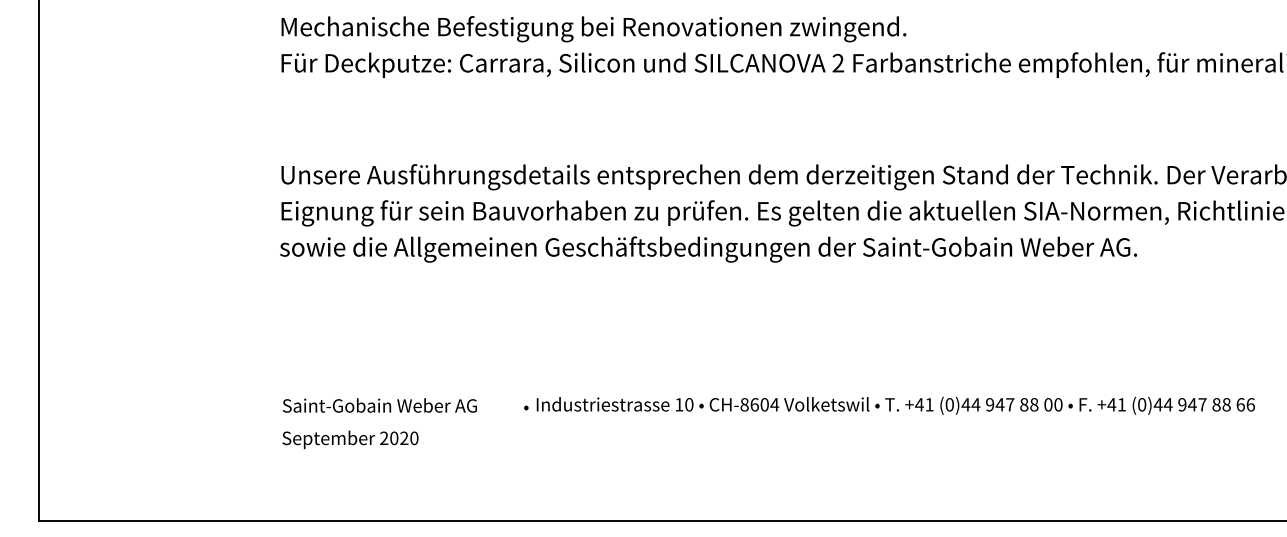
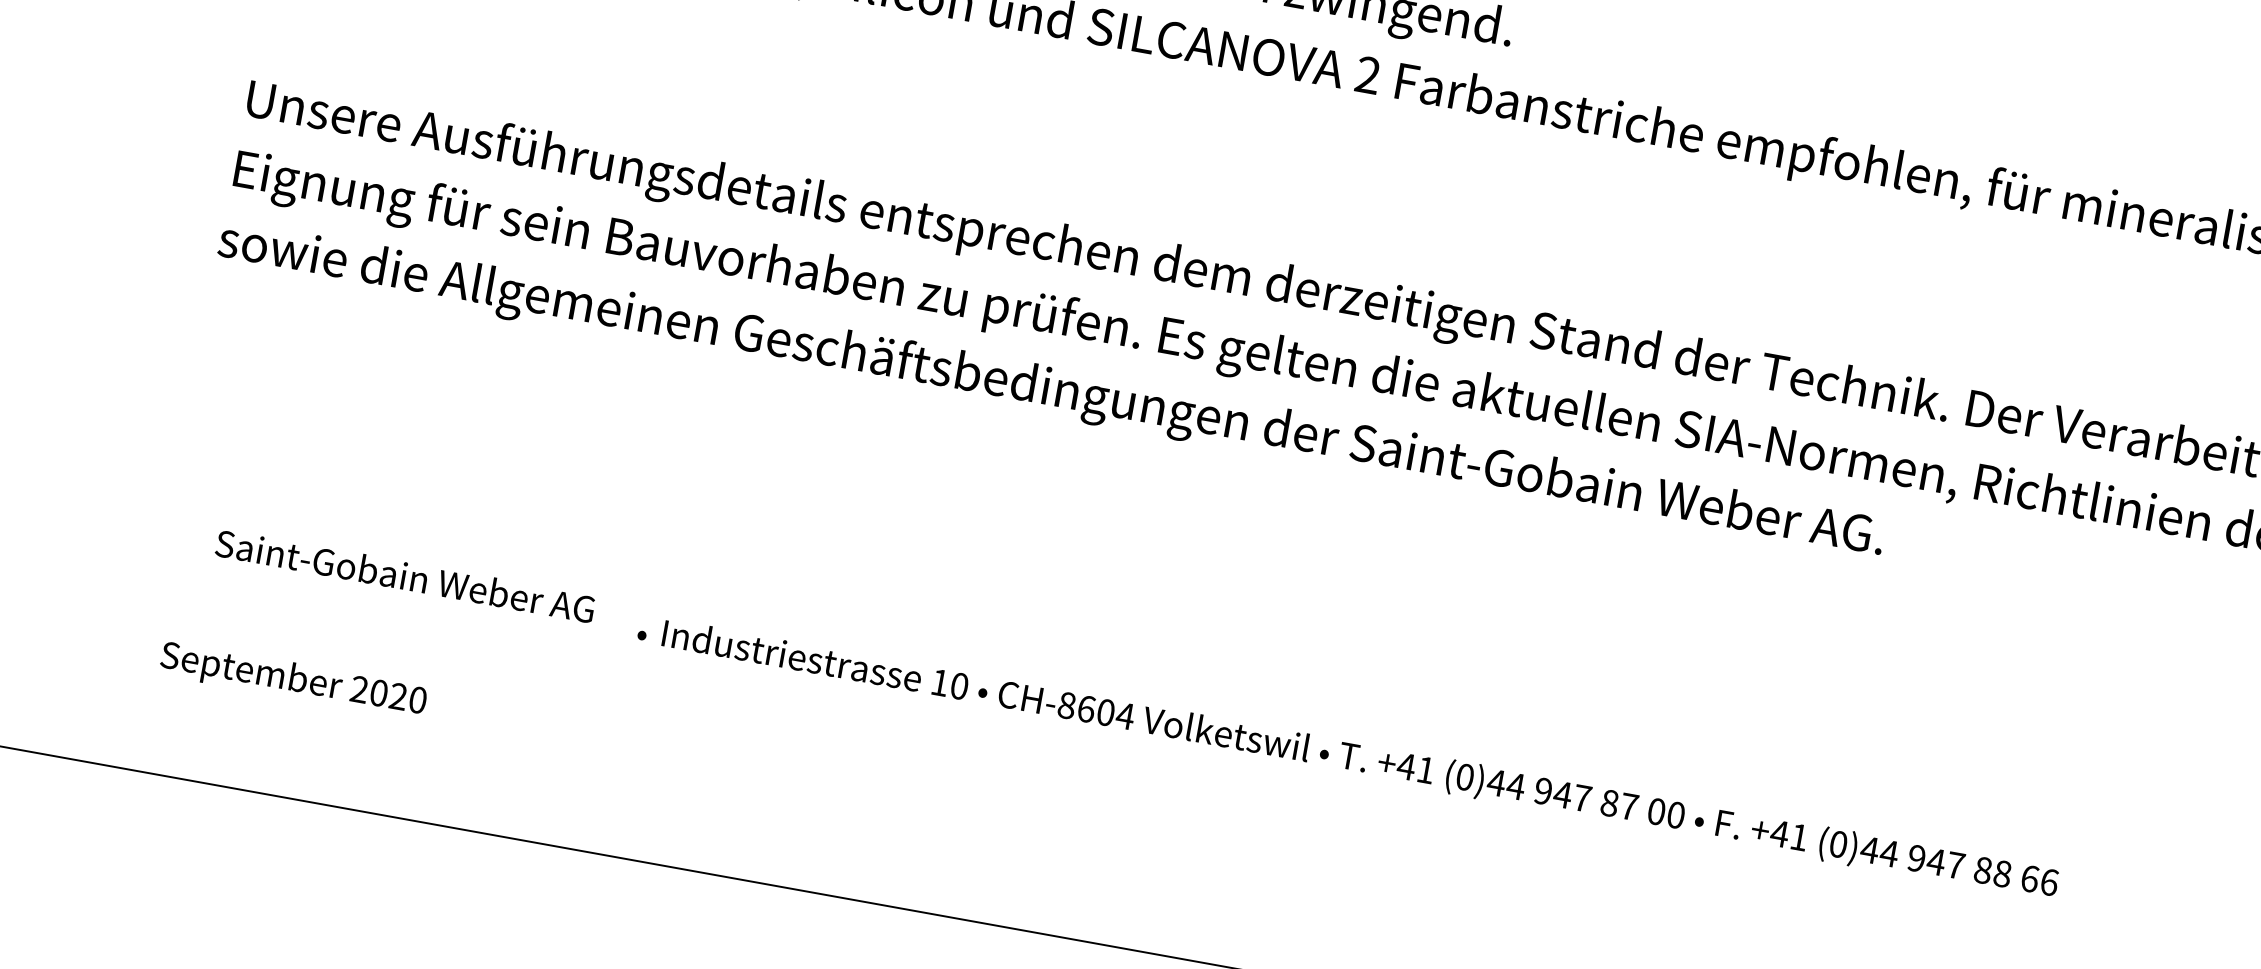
text: (1034, 404) -> (1629, 806), 88 -> 87
text: (379, 405) -> (404, 575), moved
text: (350, 439) -> (293, 680), moved

